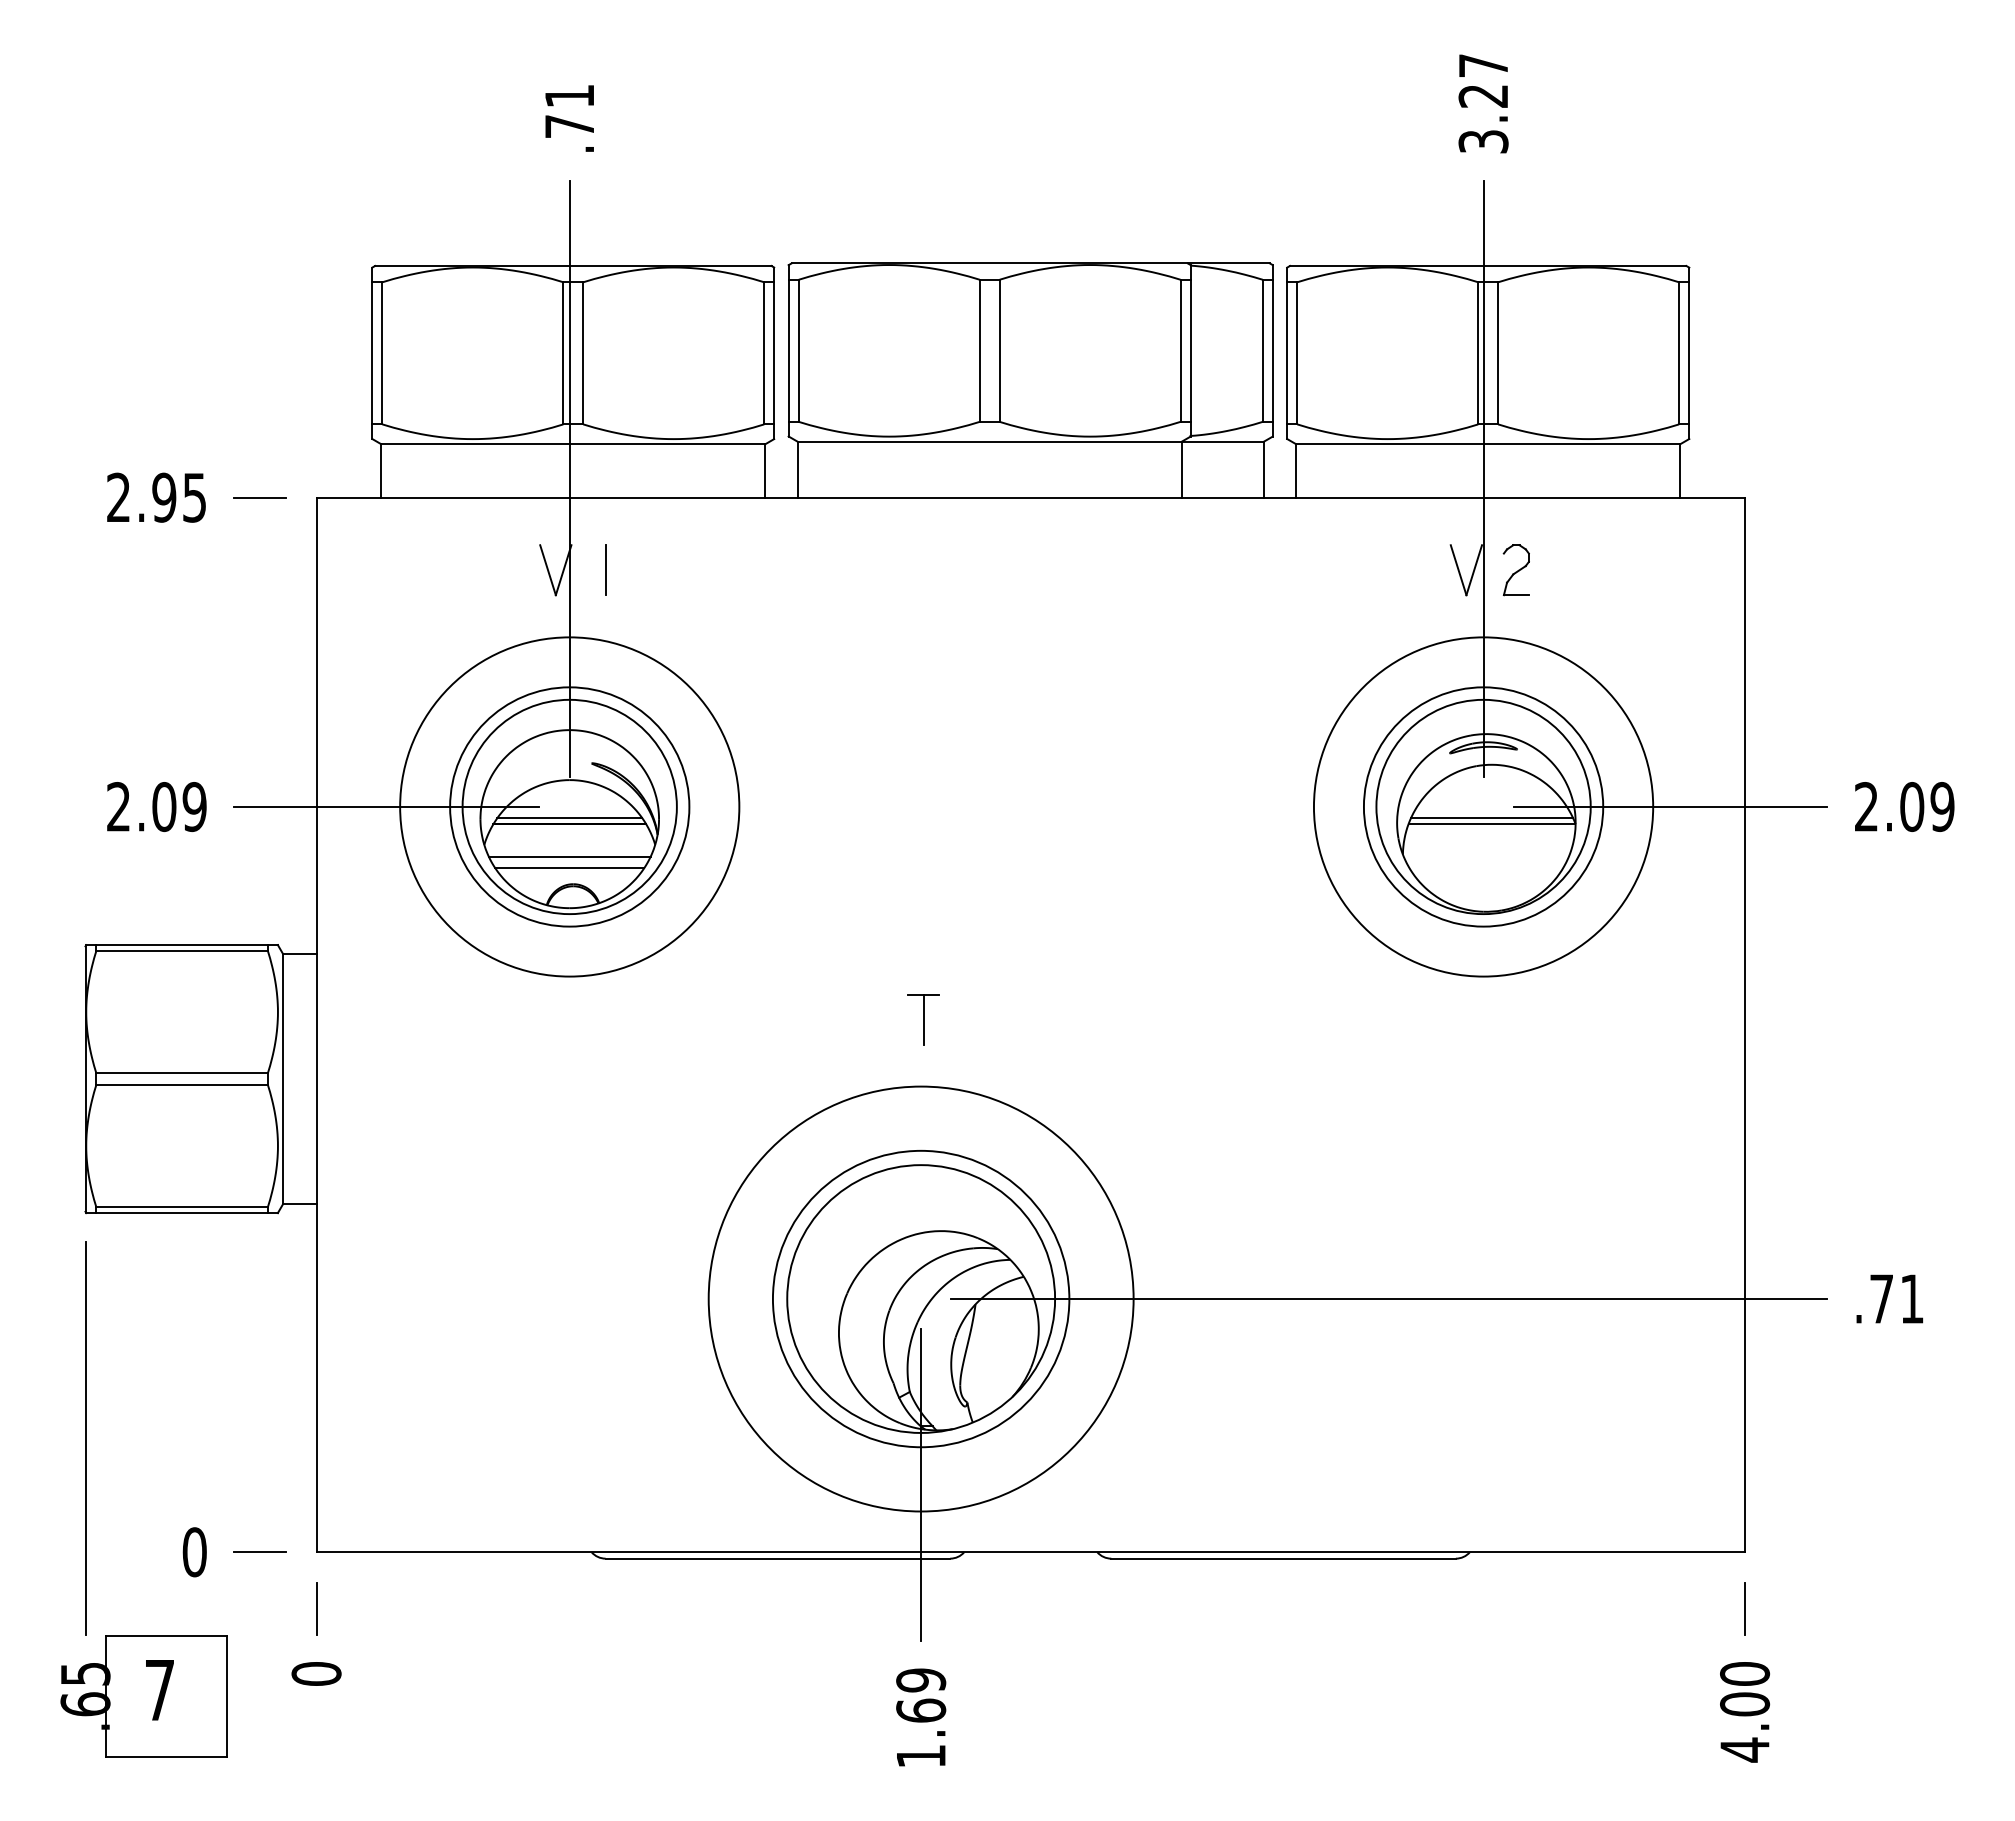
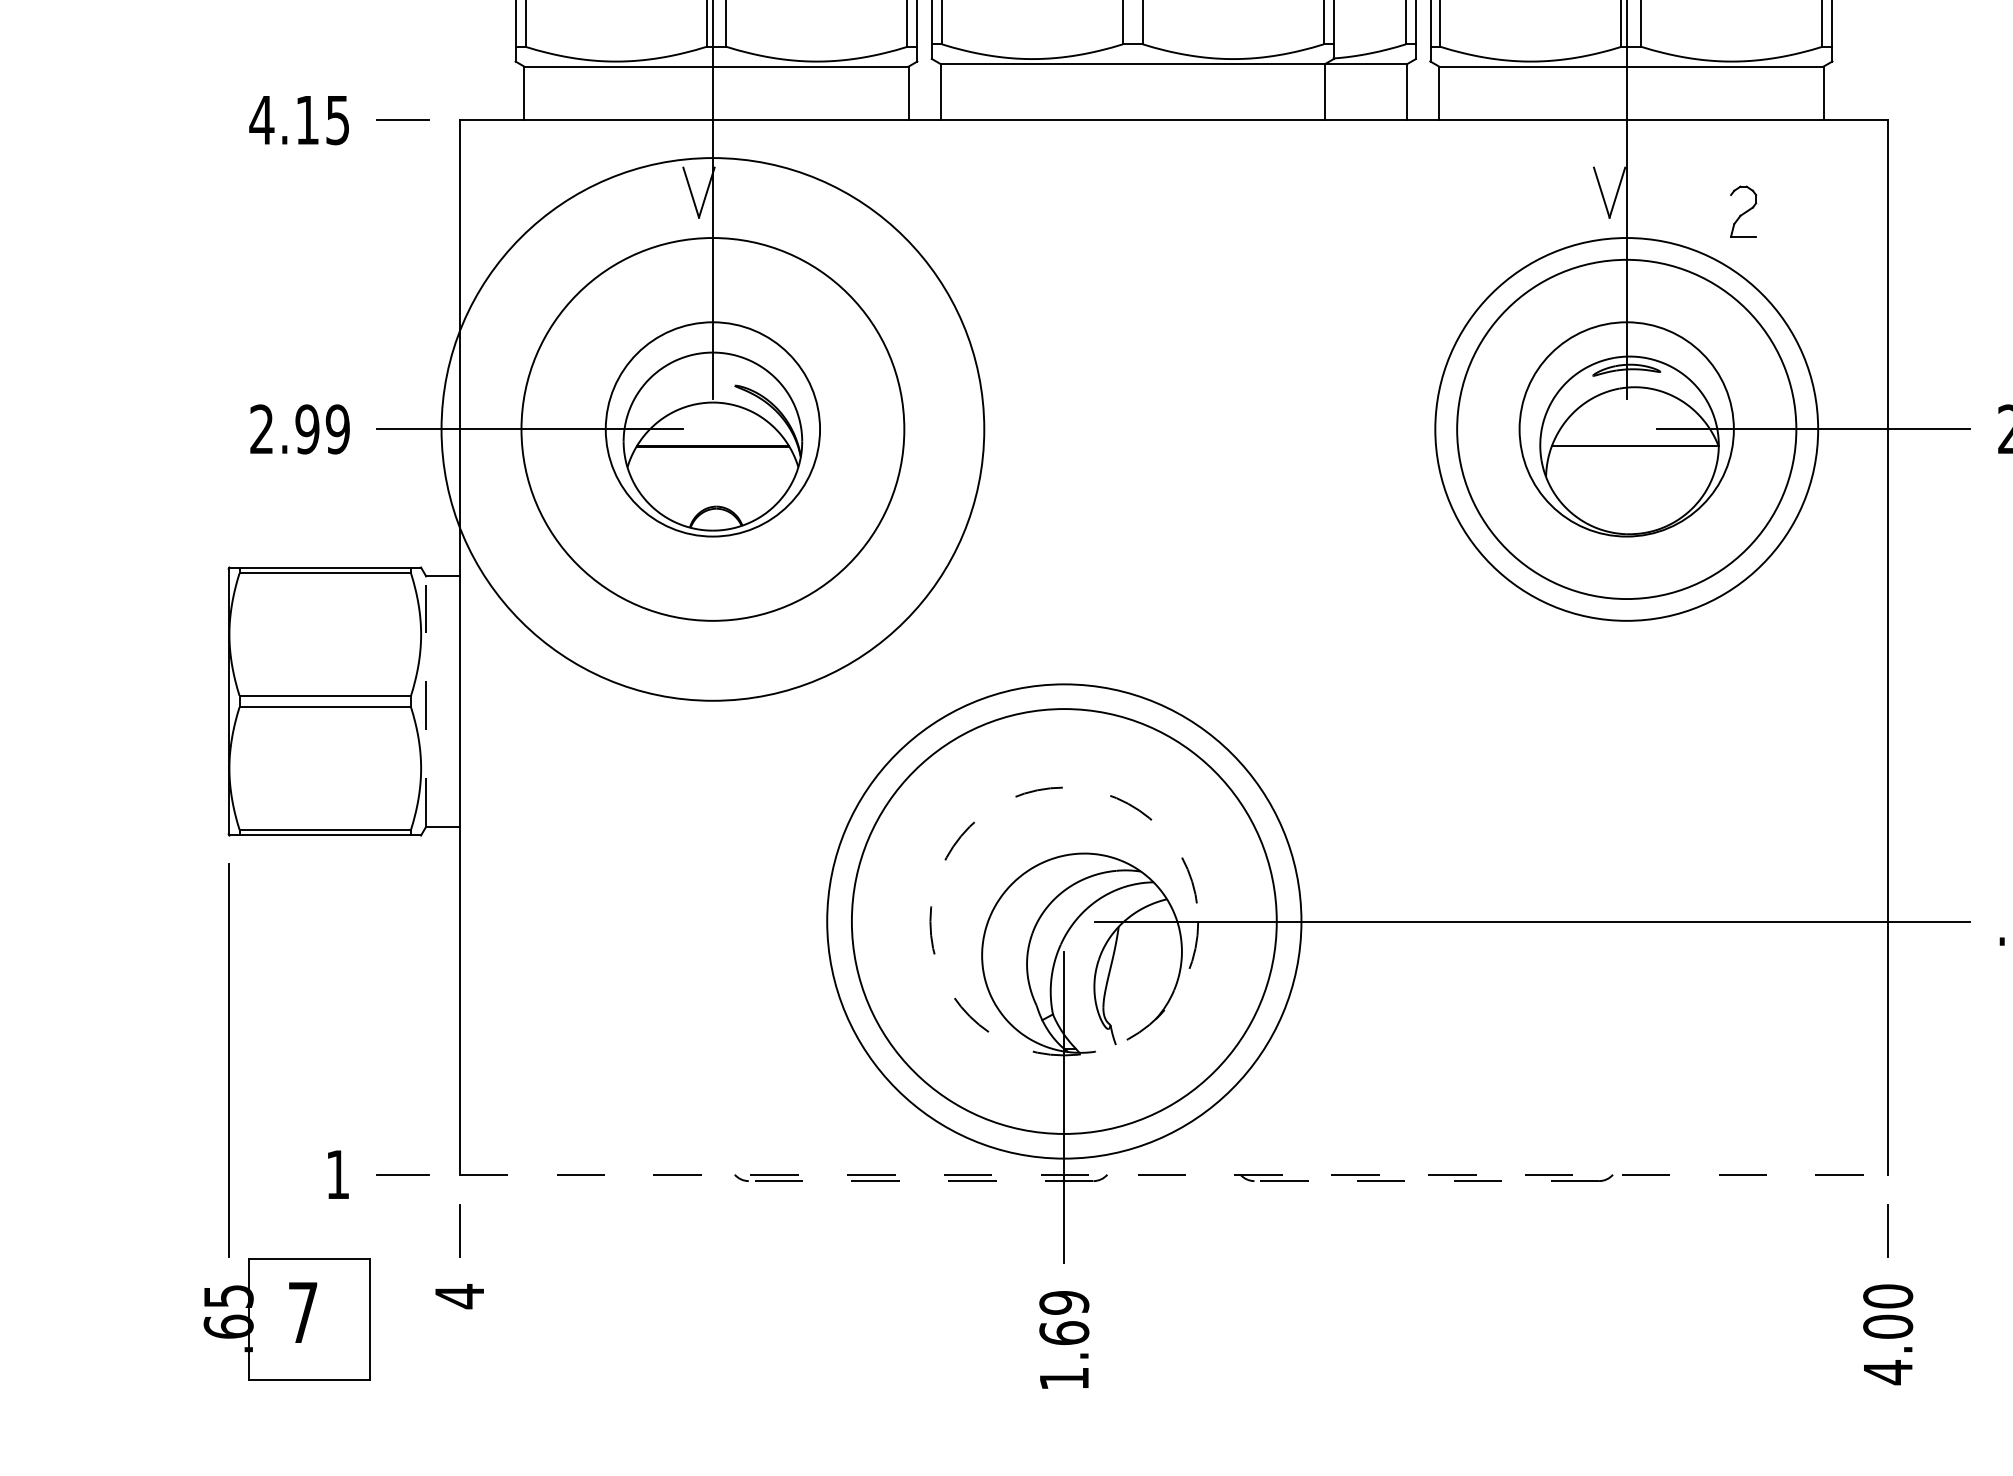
text: (141, 497) -> (284, 119), 2.95 -> 4.15
line: (605, 570) -> (748, 192), removed
part: (1515, 570) -> (1742, 211), moved
circle: (569, 806) -> (712, 428), size x1.6
circle: (569, 806) -> (712, 428), size x1.6
circle: (1483, 806) -> (1626, 428), size x1.6
text: (164, 807) -> (307, 429), 2.09 -> 2.99
line: (569, 818) -> (712, 440), removed
line: (1492, 818) -> (1635, 440), removed
line: (569, 857) -> (712, 479), removed
line: (569, 868) -> (712, 490), removed
part: (923, 1019) -> (1066, 641), removed
line: (283, 1078) -> (426, 700), solid -> dashed
circle: (920, 1298) -> (1063, 920), size x1.6
circle: (921, 1298) -> (1064, 920), solid -> dashed
text: (194, 1552) -> (337, 1174), 0 -> 1
line: (1031, 1552) -> (1174, 1174), solid -> dashed
line: (777, 1558) -> (920, 1180), solid -> dashed
line: (1283, 1558) -> (1426, 1180), solid -> dashed
text: (316, 1673) -> (459, 1295), 0 -> 4

